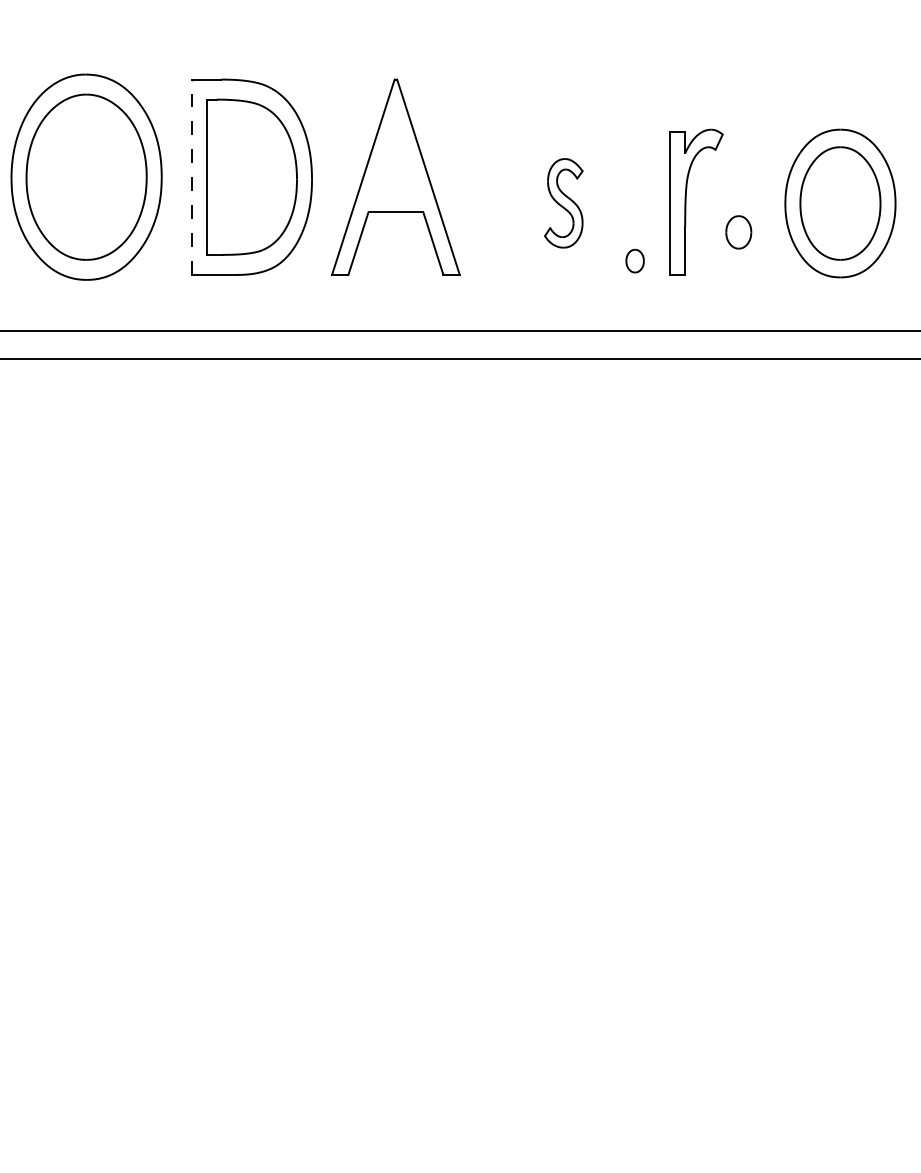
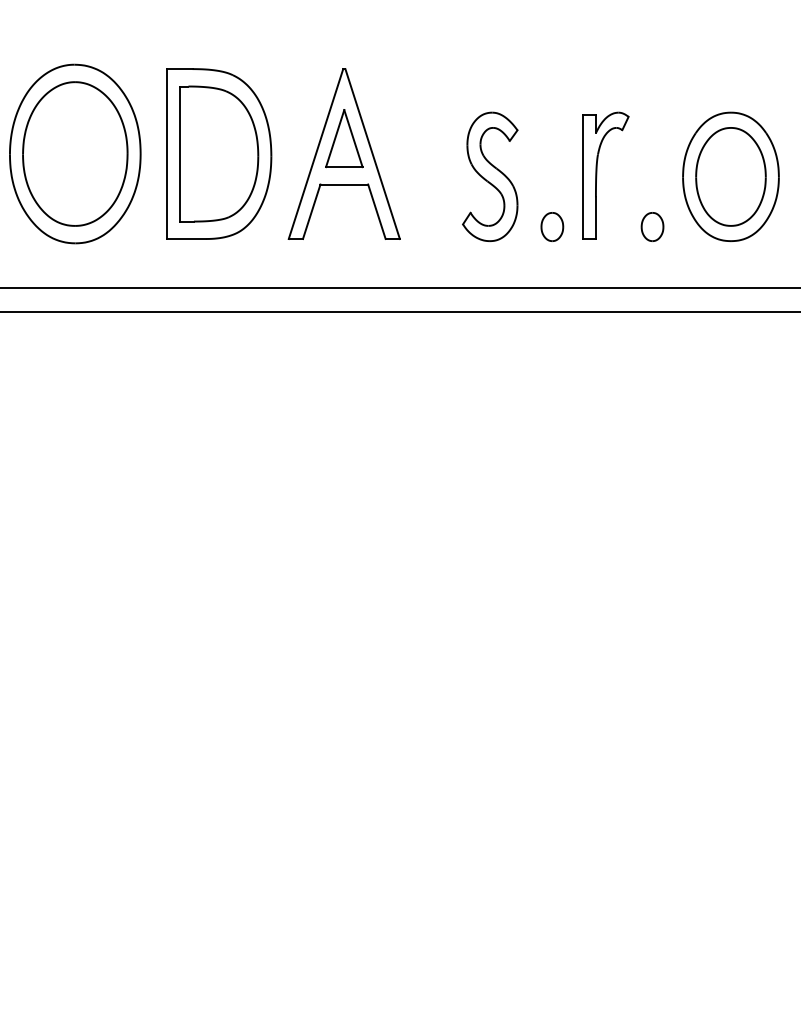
part: (396, 159) -> (344, 138), added
line: (191, 177) -> (166, 154), dashed -> solid
part: (563, 203) -> (490, 176), size x1.67
part: (738, 231) -> (652, 226), moved
part: (635, 260) -> (552, 226), size x1.43

